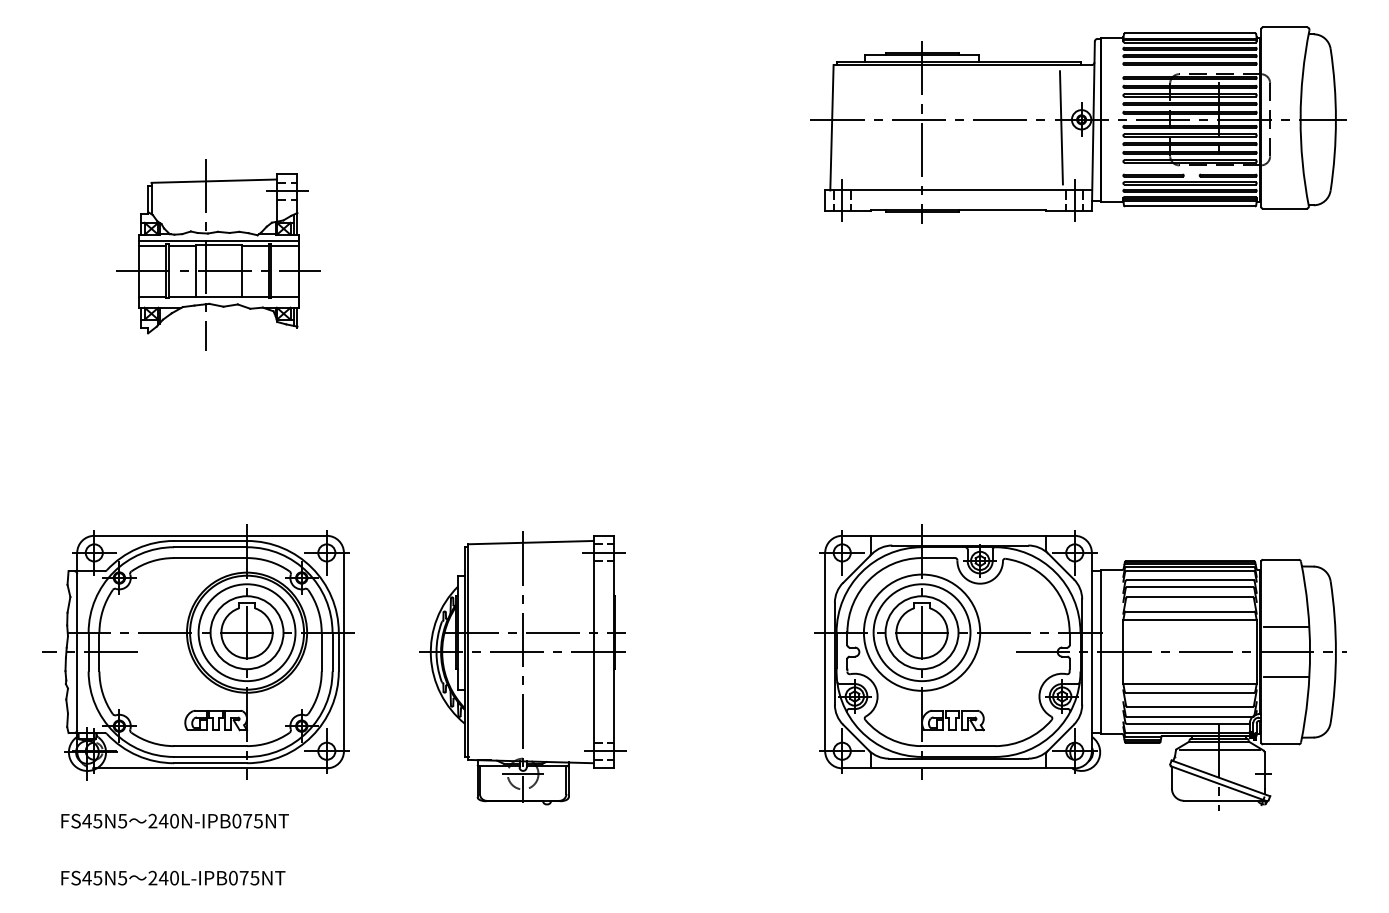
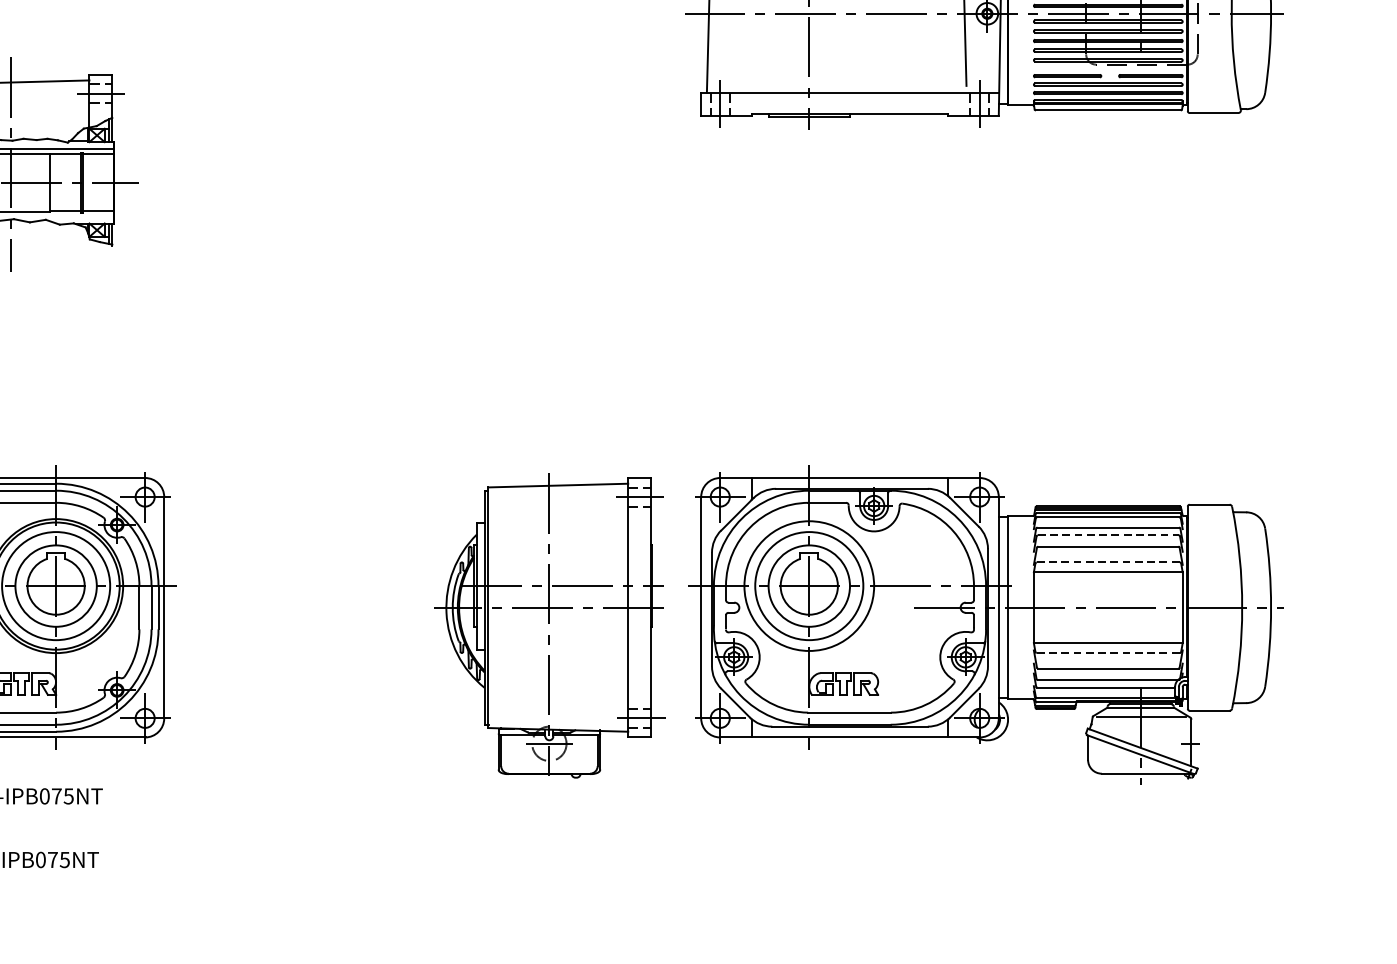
line: (1190, 587) -> (1108, 535), solid -> dashed
line: (1190, 611) -> (1108, 562), solid -> dashed
line: (1285, 627) -> (1214, 580), removed
part: (522, 668) -> (548, 626), moved
line: (1285, 676) -> (1214, 634), removed
line: (1190, 692) -> (1108, 652), solid -> dashed

